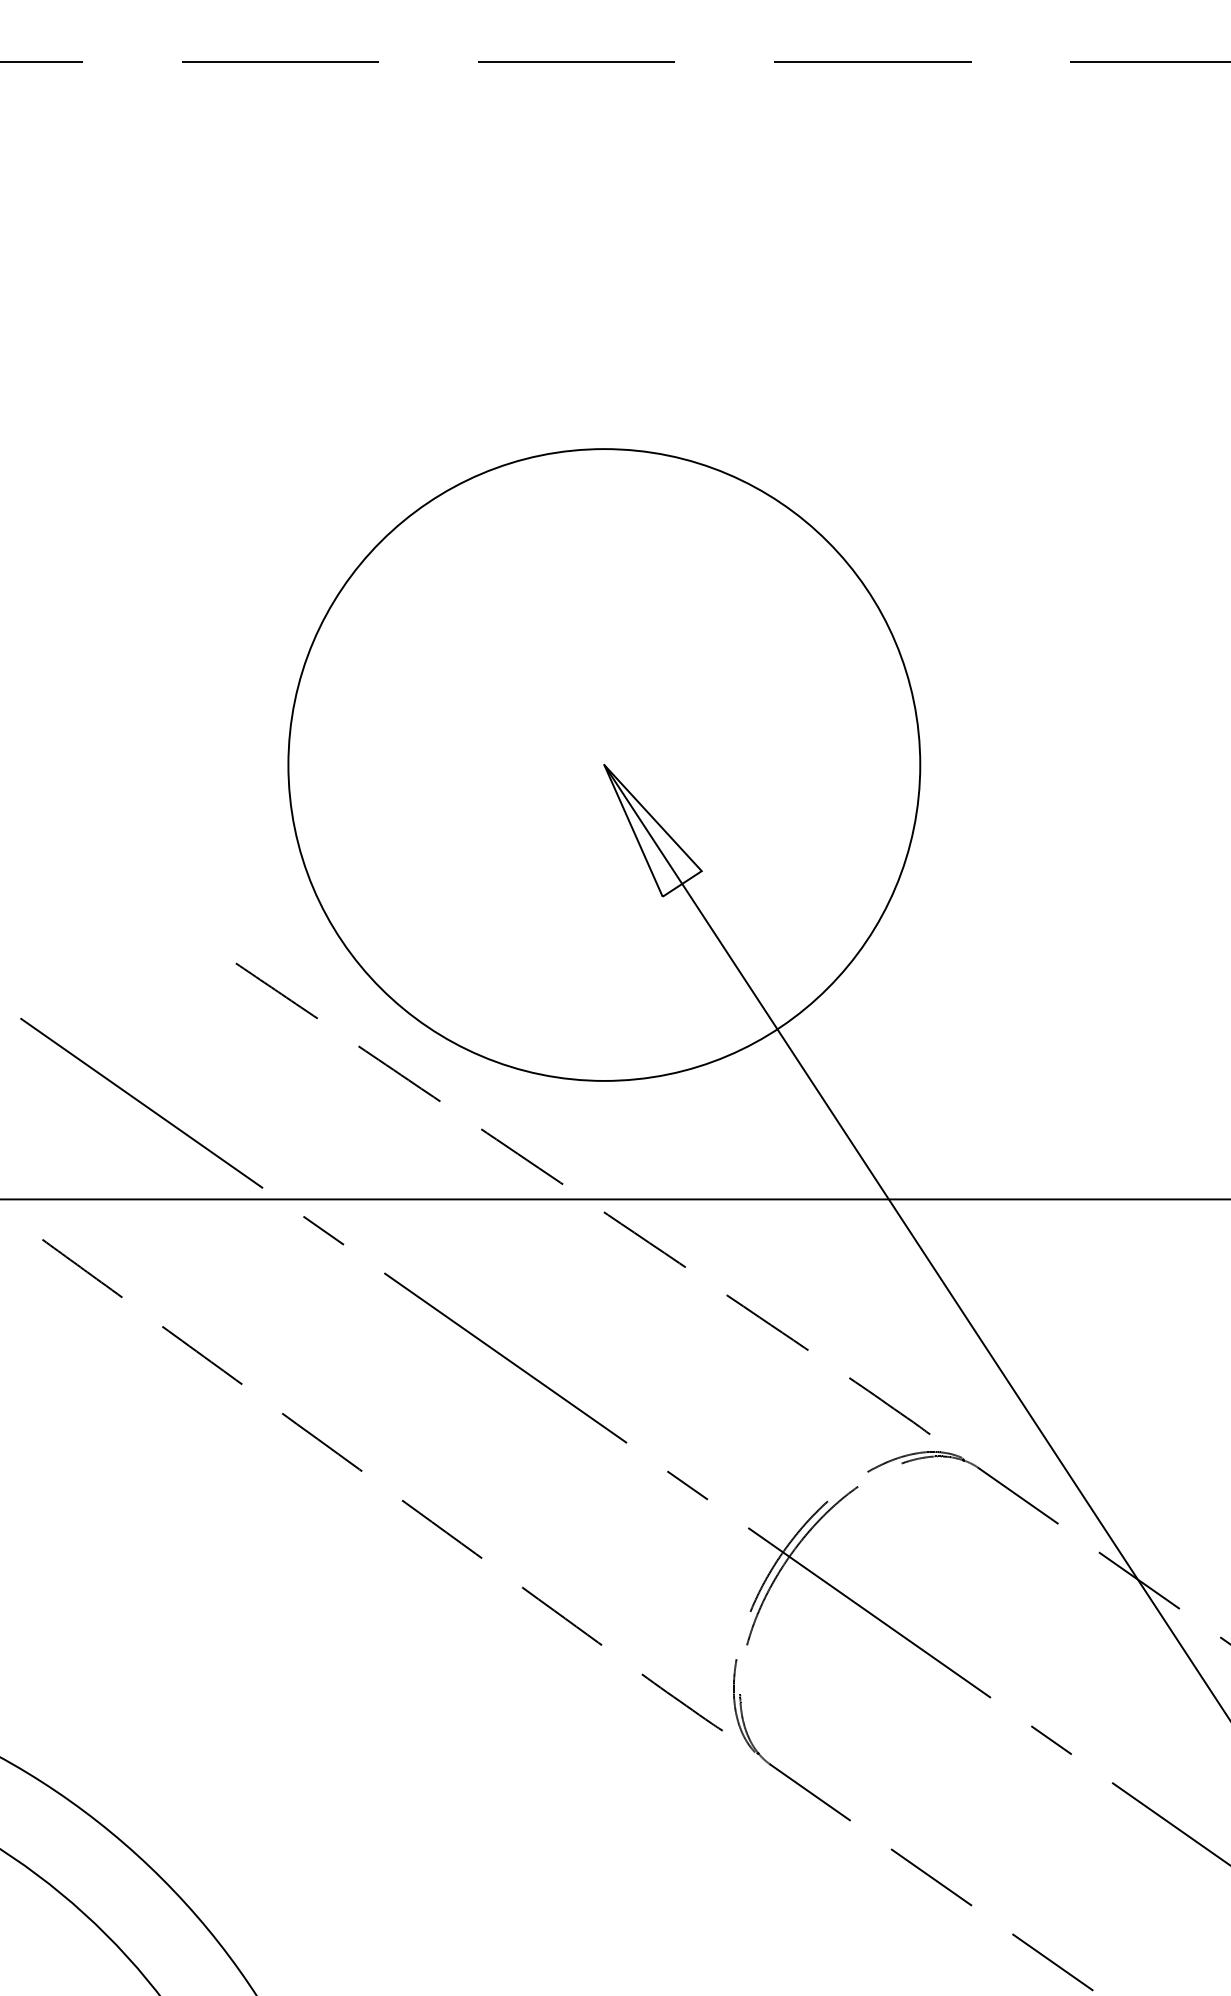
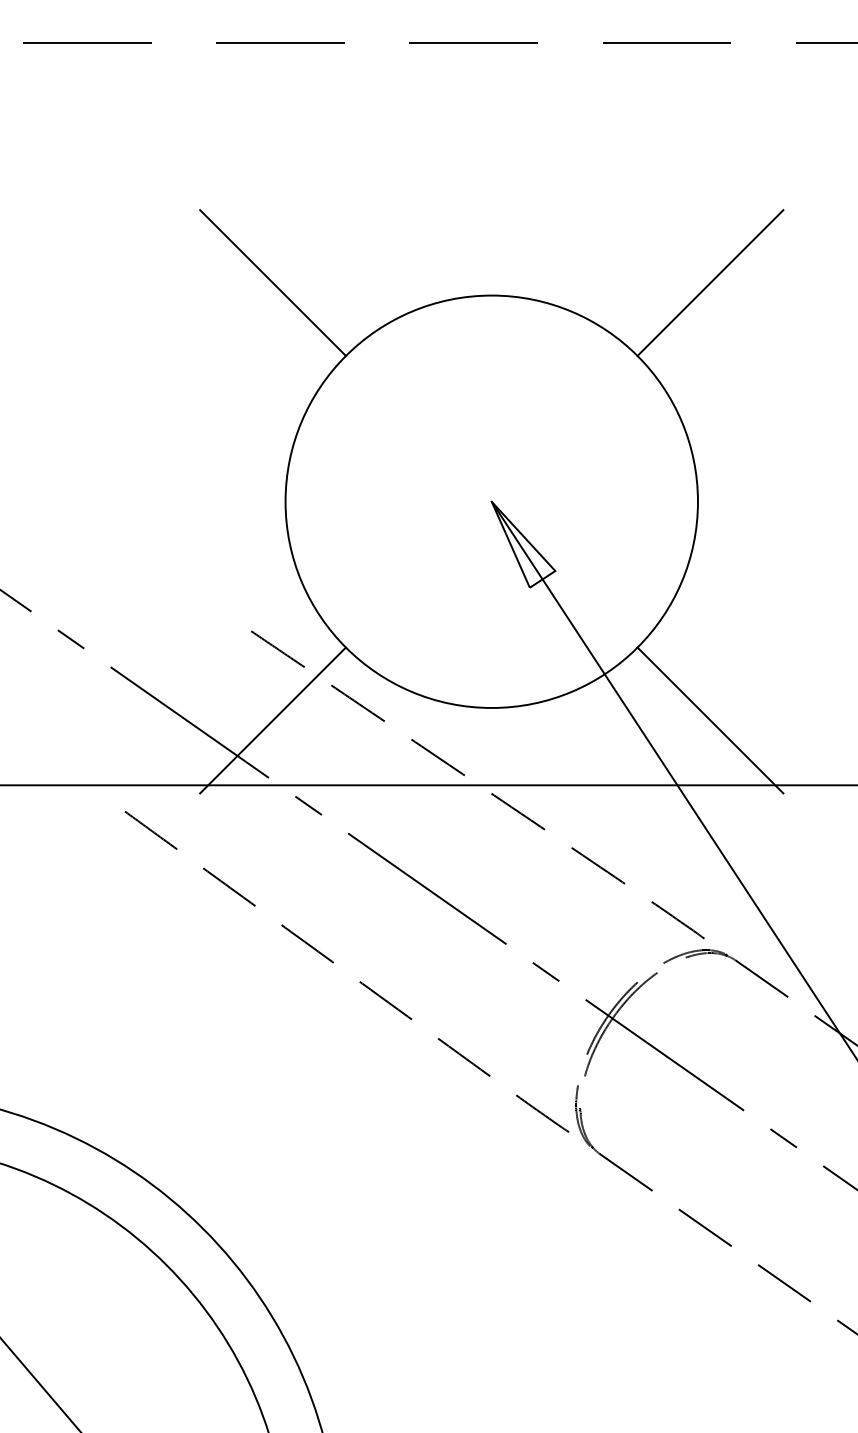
line: (268, 429) -> (272, 282), added
line: (939, 429) -> (710, 282), added
line: (268, 1100) -> (272, 720), added
line: (939, 1100) -> (710, 720), added

